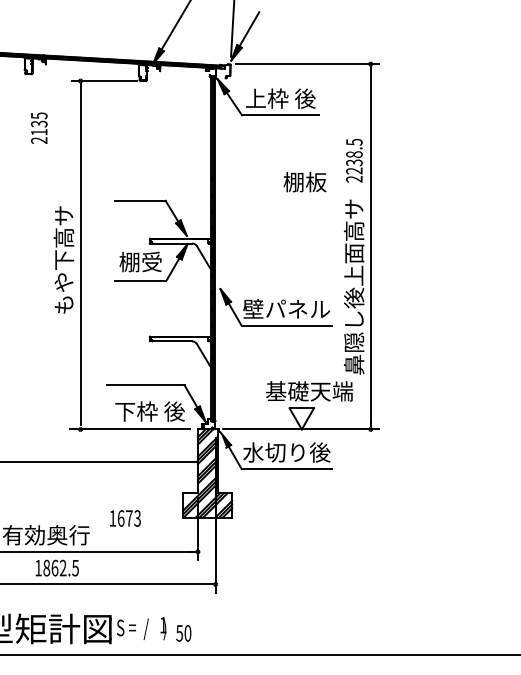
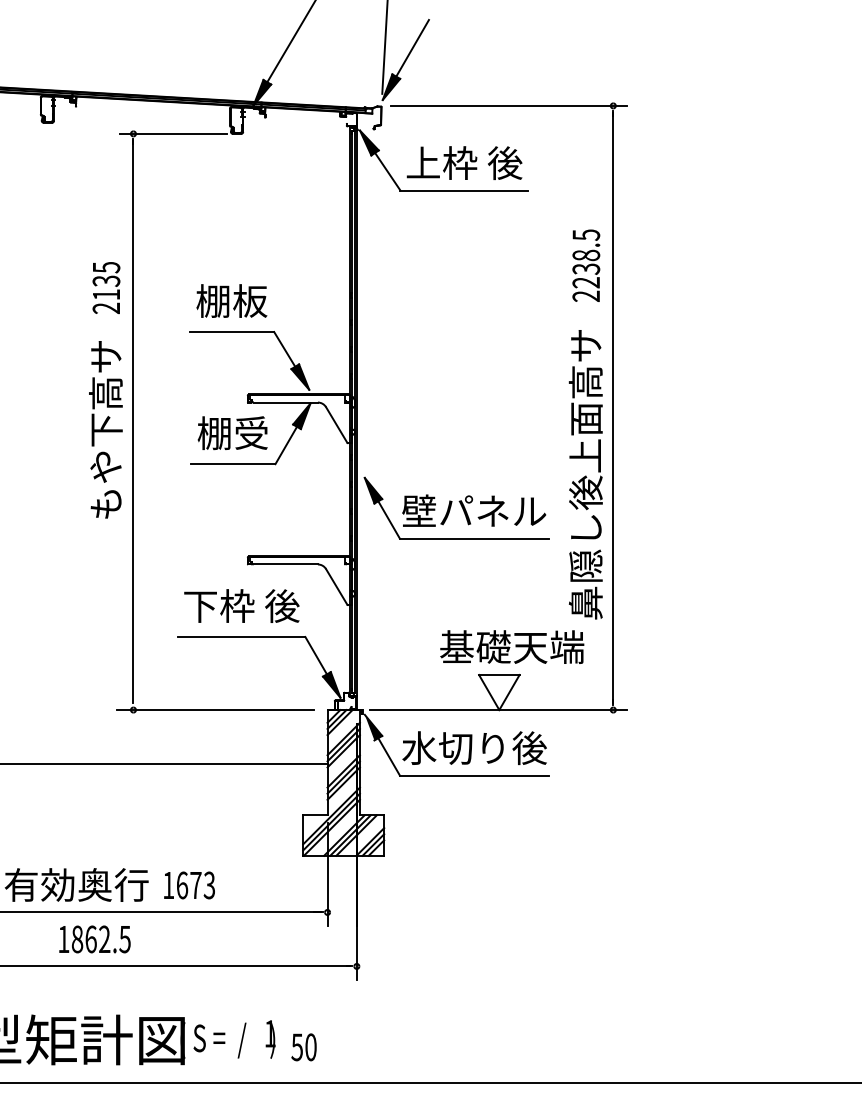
text: (38, 127) -> (105, 286), moved
text: (304, 182) -> (230, 301), moved
text: (149, 411) -> (240, 605), moved
text: (125, 518) -> (189, 885), moved

